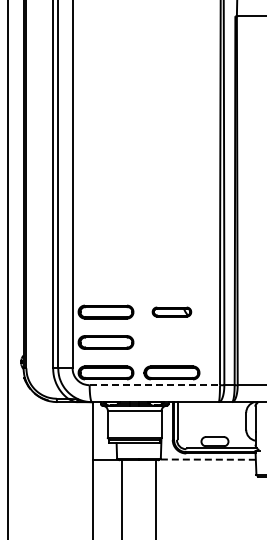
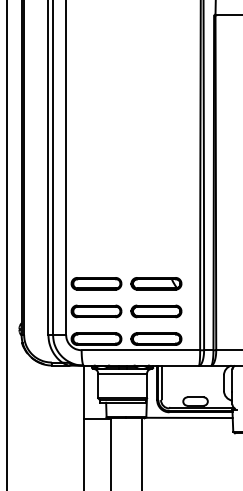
part: (171, 311) -> (156, 283), size x1.43
part: (171, 342) -> (156, 311), added
line: (155, 385) -> (141, 350), dashed -> solid
line: (207, 459) -> (188, 417), dashed -> solid

